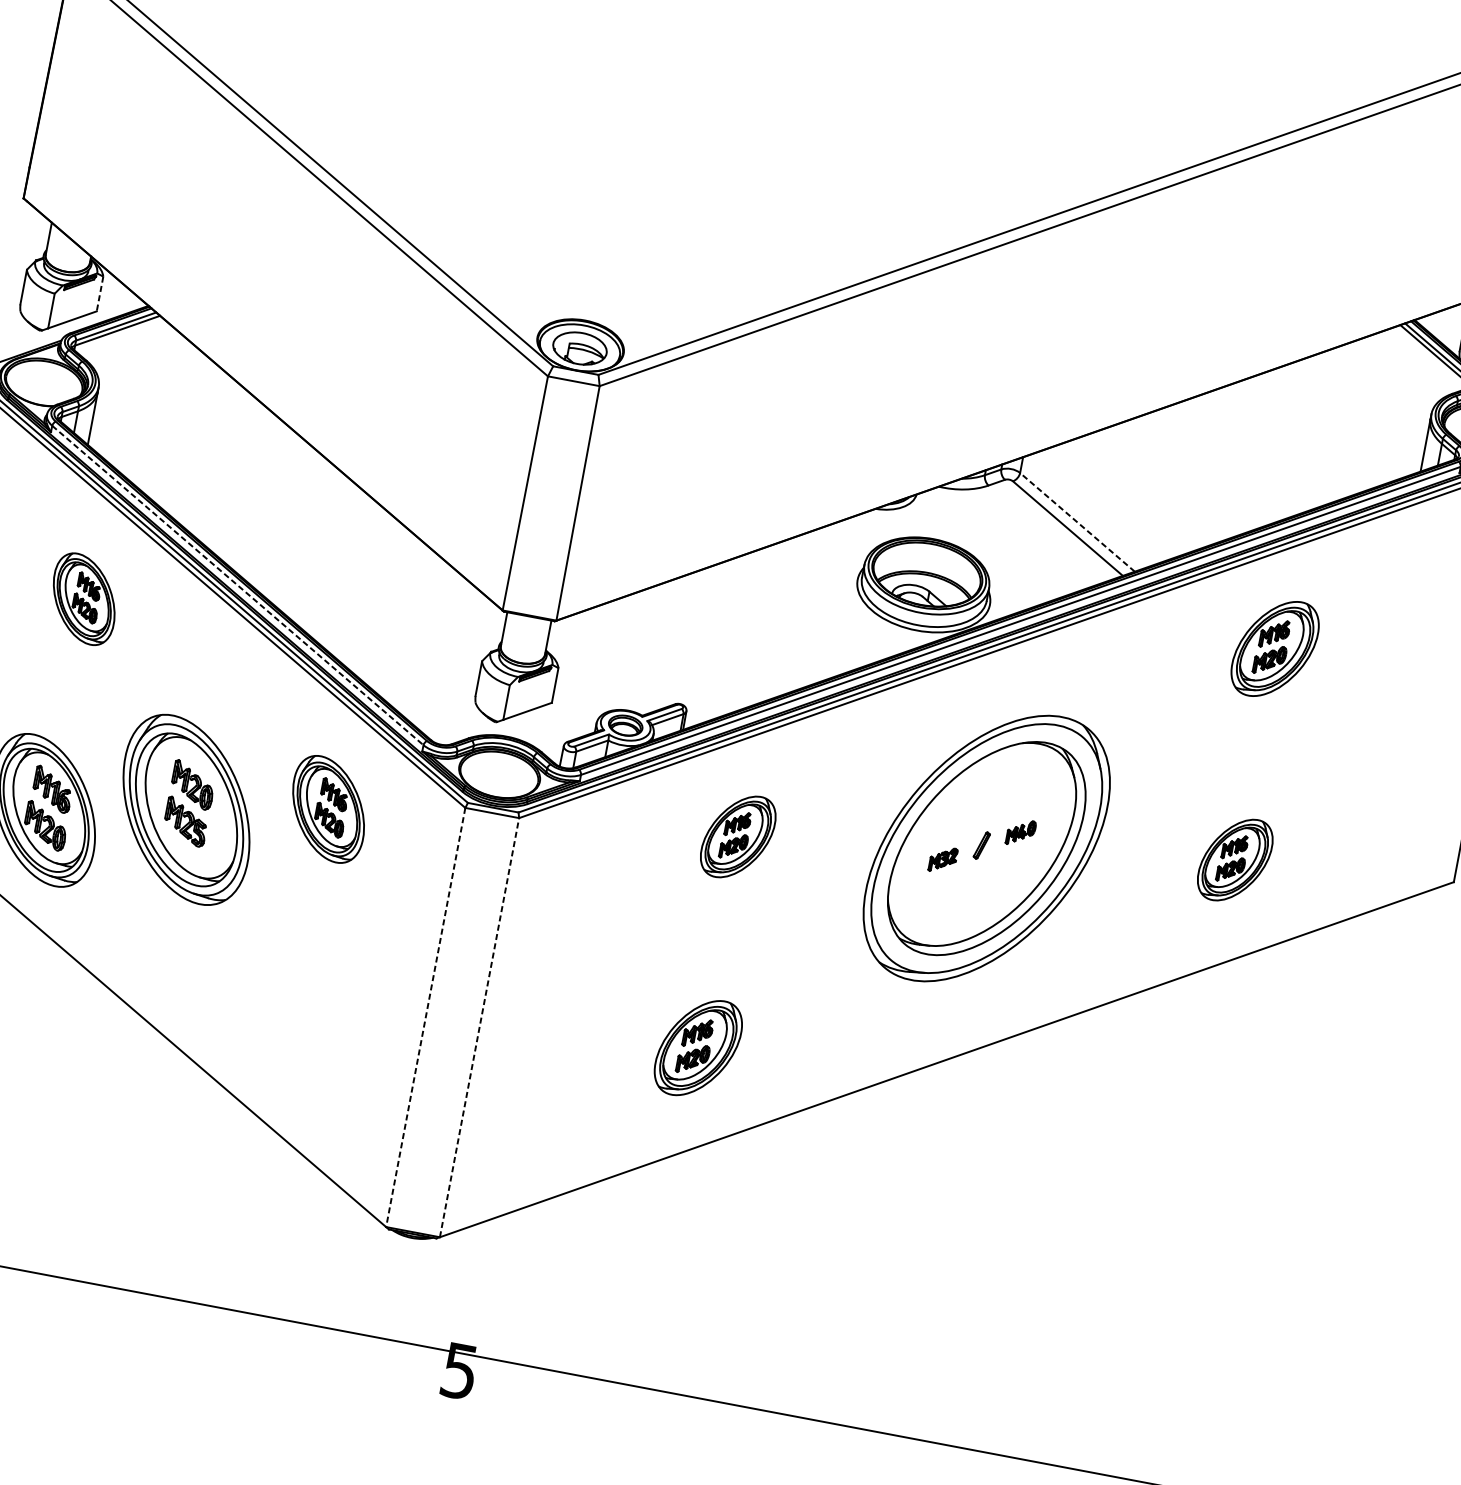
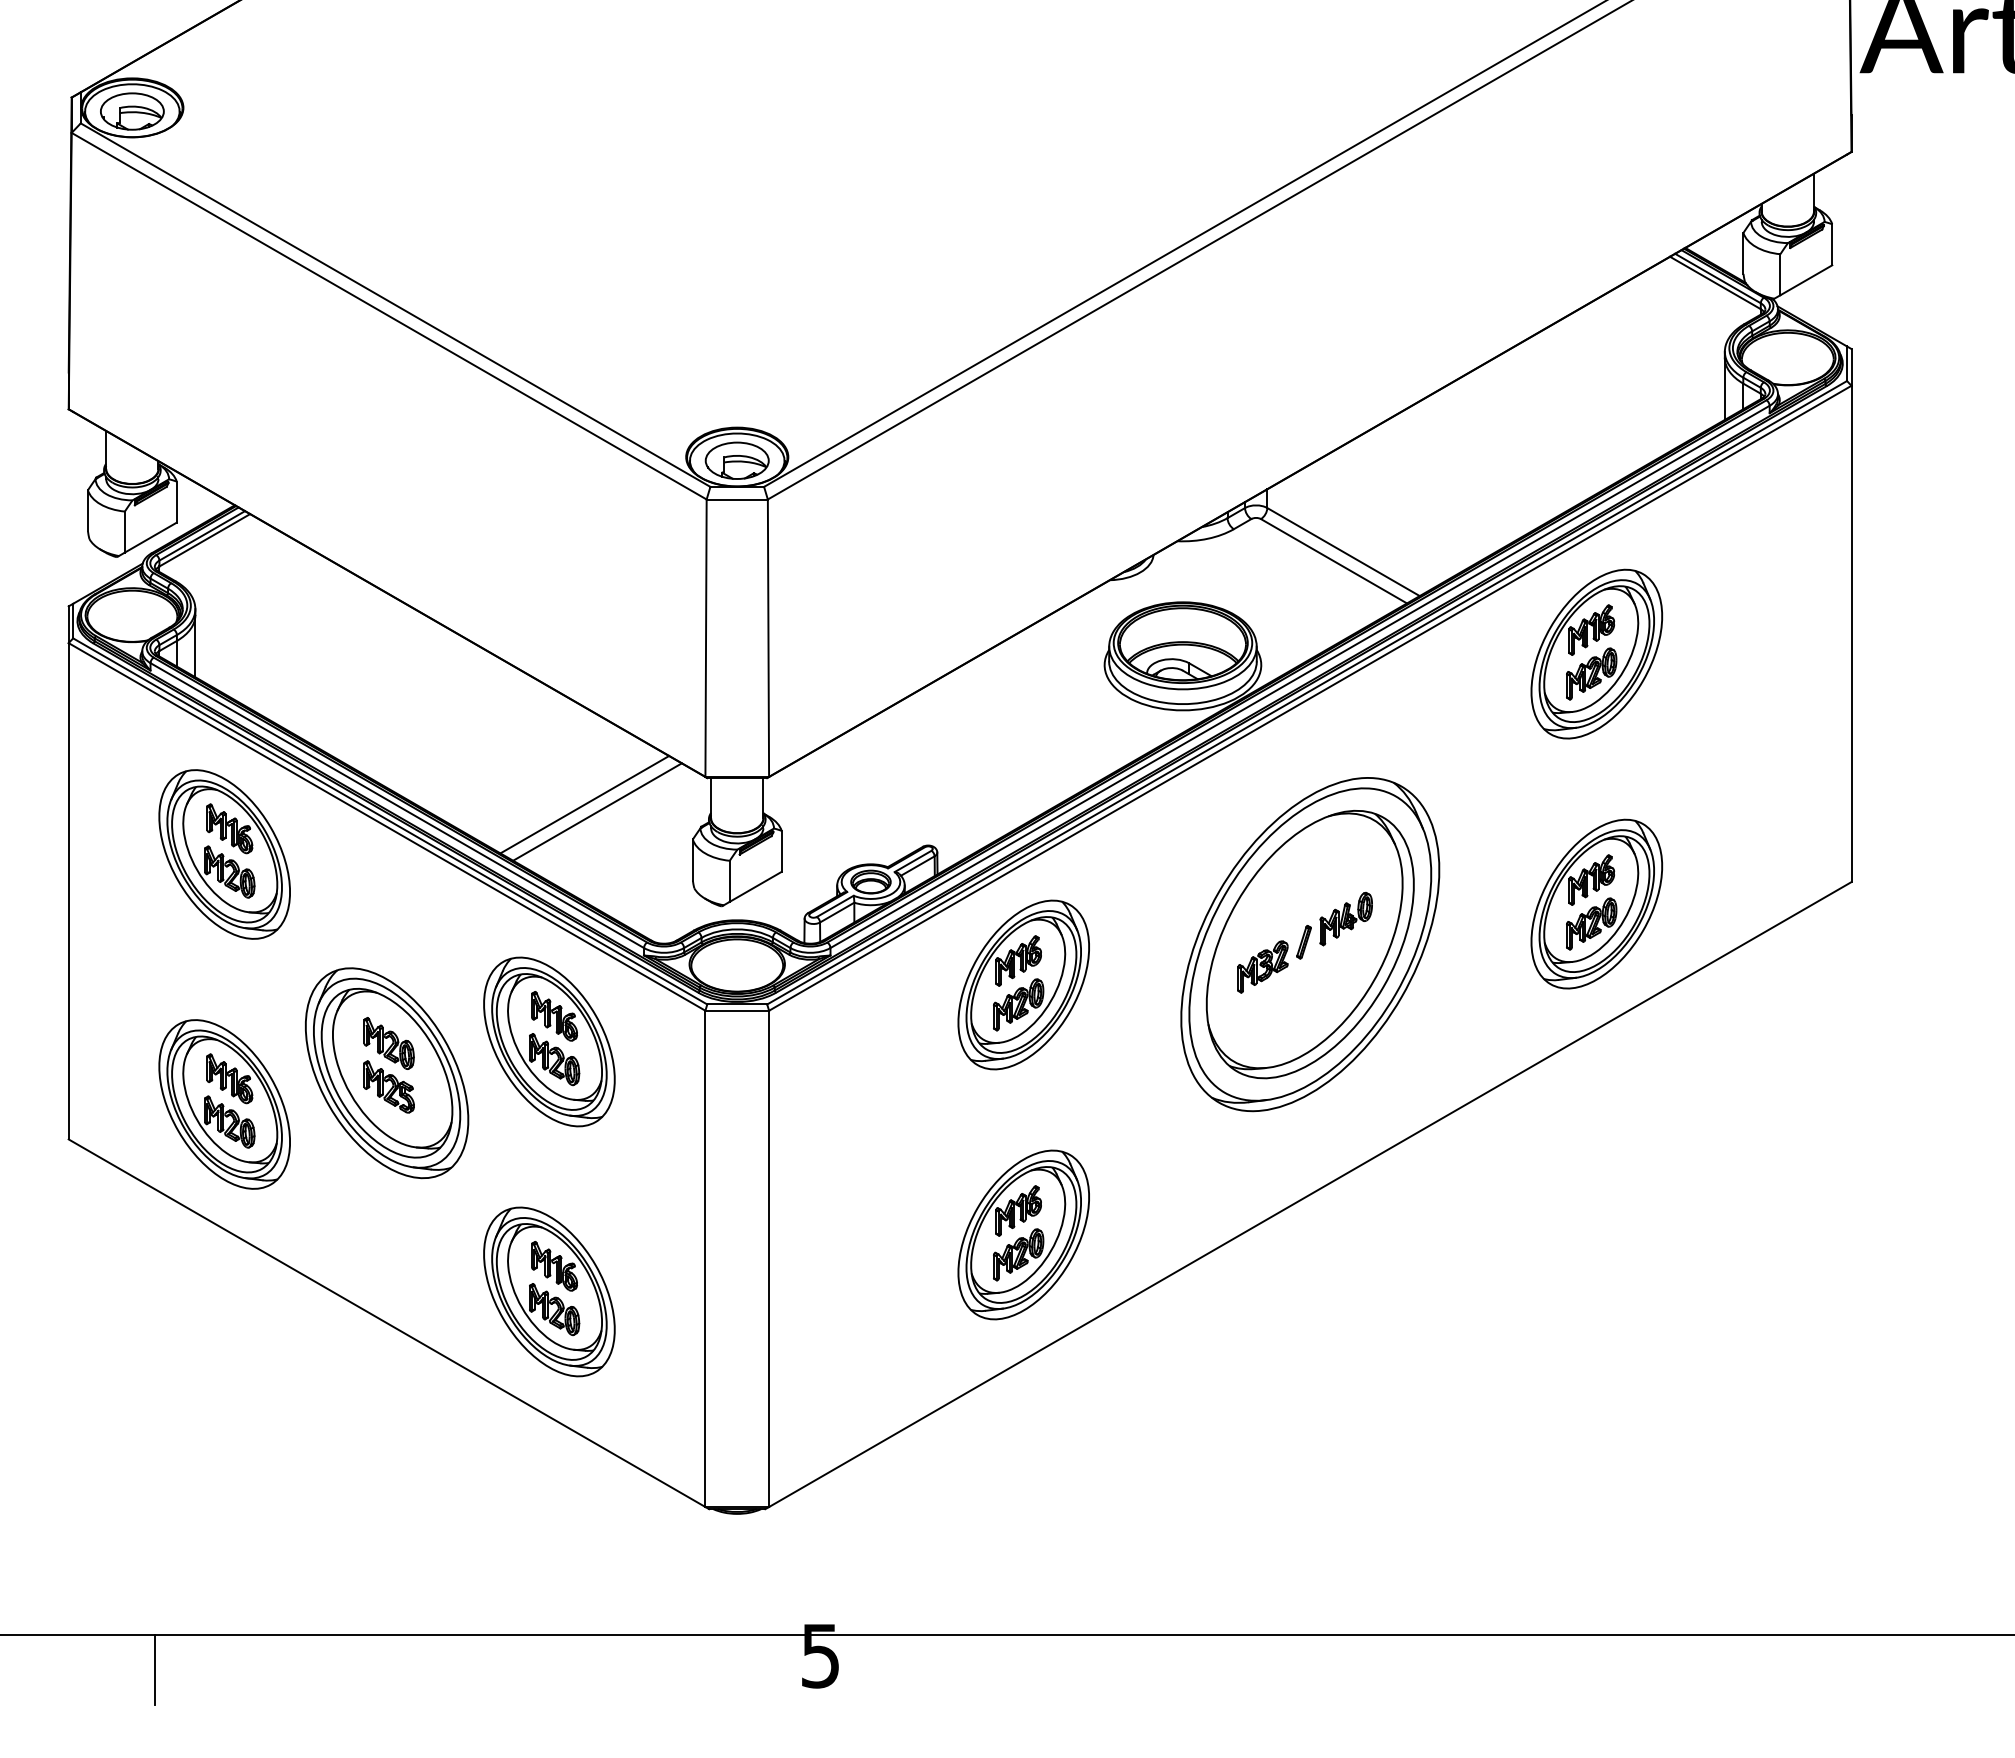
line: (99, 294) -> (176, 502), dashed -> solid
line: (1077, 521) -> (1343, 551), dashed -> solid
line: (238, 585) -> (397, 805), dashed -> solid
part: (84, 599) -> (224, 854), size x1.67
line: (396, 614) -> (584, 804), added
line: (406, 622) -> (597, 811), added
part: (1274, 648) -> (1596, 653), size x1.43
part: (328, 809) -> (549, 1041), size x1.43
part: (1020, 833) -> (1345, 919), size x1.67
part: (738, 836) -> (1023, 984), size x1.67
part: (942, 859) -> (1262, 966), size x1.67
part: (1235, 859) -> (1596, 903), size x1.67
line: (425, 1018) -> (705, 1259), dashed -> solid
part: (288, 1020) -> (549, 1291), added
line: (479, 1027) -> (769, 1258), dashed -> solid
part: (698, 1047) -> (1023, 1234), size x1.43

